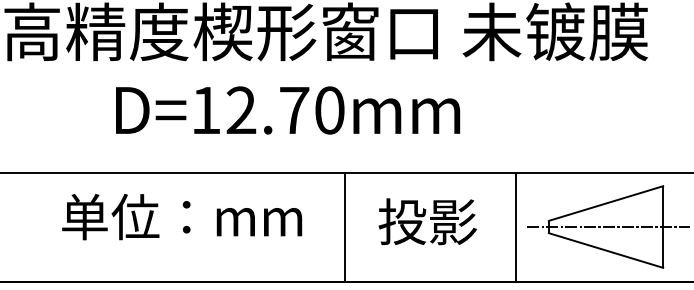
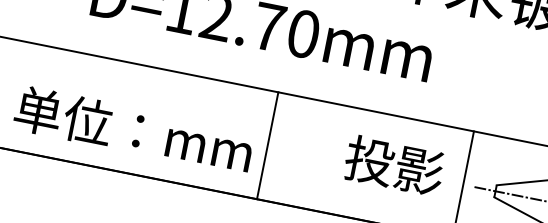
text: (182, 216) -> (134, 129), moved
text: (427, 221) -> (394, 165), moved
line: (345, 226) -> (267, 145), moved

